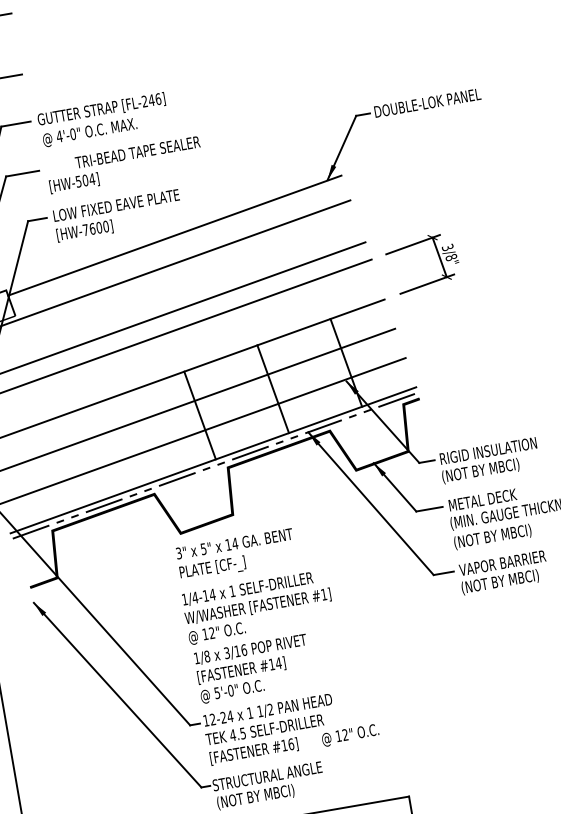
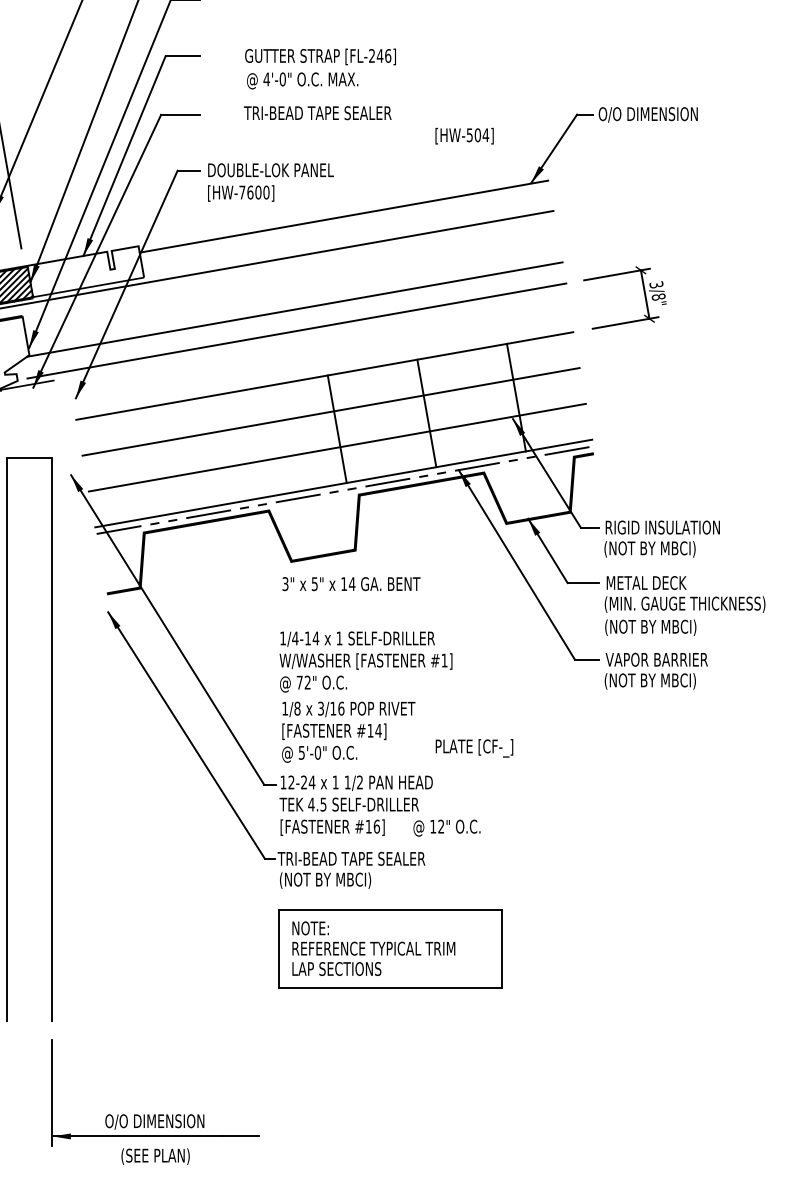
text: (427, 103) -> (661, 114), DOUBLE-LOK PANEL -> O/O DIMENSION
text: (103, 119) -> (320, 68), moved
text: (74, 182) -> (464, 135), moved
text: (117, 205) -> (283, 170), LOW FIXED EAVE PLATE -> DOUBLE-LOK PANEL
text: (212, 568) -> (474, 748), moved
text: (205, 634) -> (299, 682), 12" -> 72"
text: (274, 774) -> (351, 858), STRUCTURAL ANGLE -> TRI-BEAD TAPE SEALER

